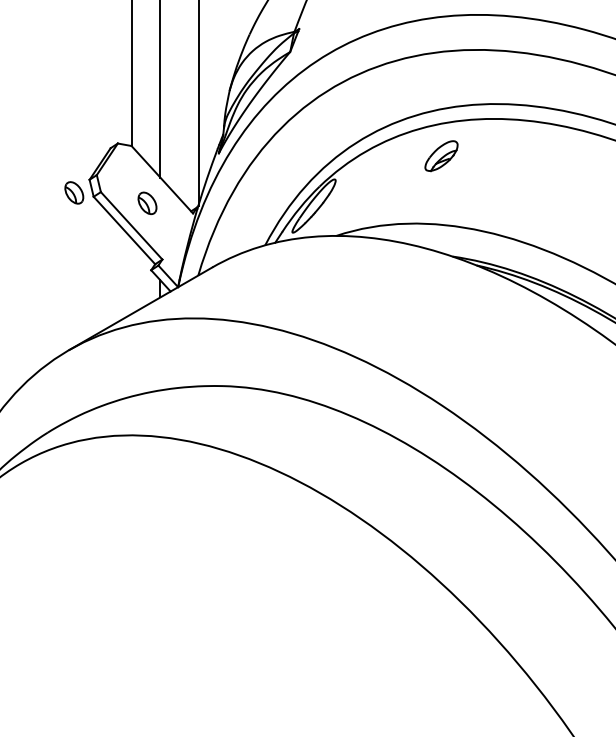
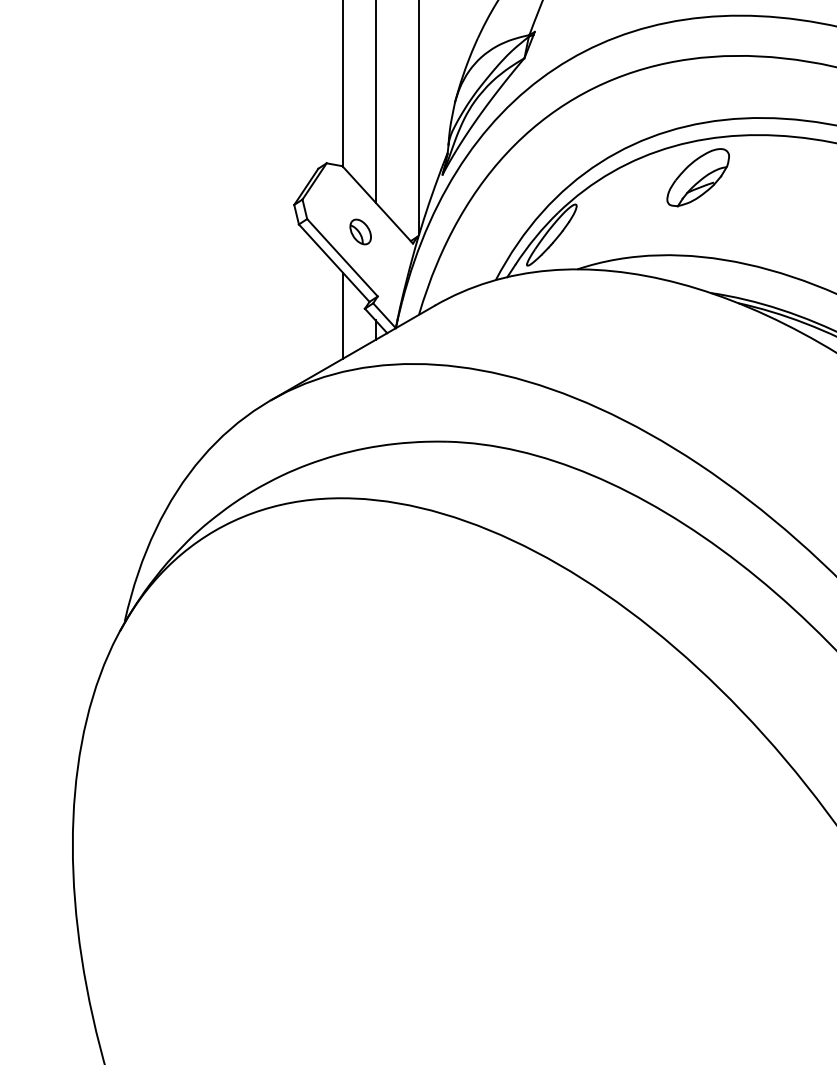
part: (440, 155) -> (697, 177), size x1.67
part: (74, 192) -> (276, 219), removed
line: (131, 276) -> (342, 315), added

